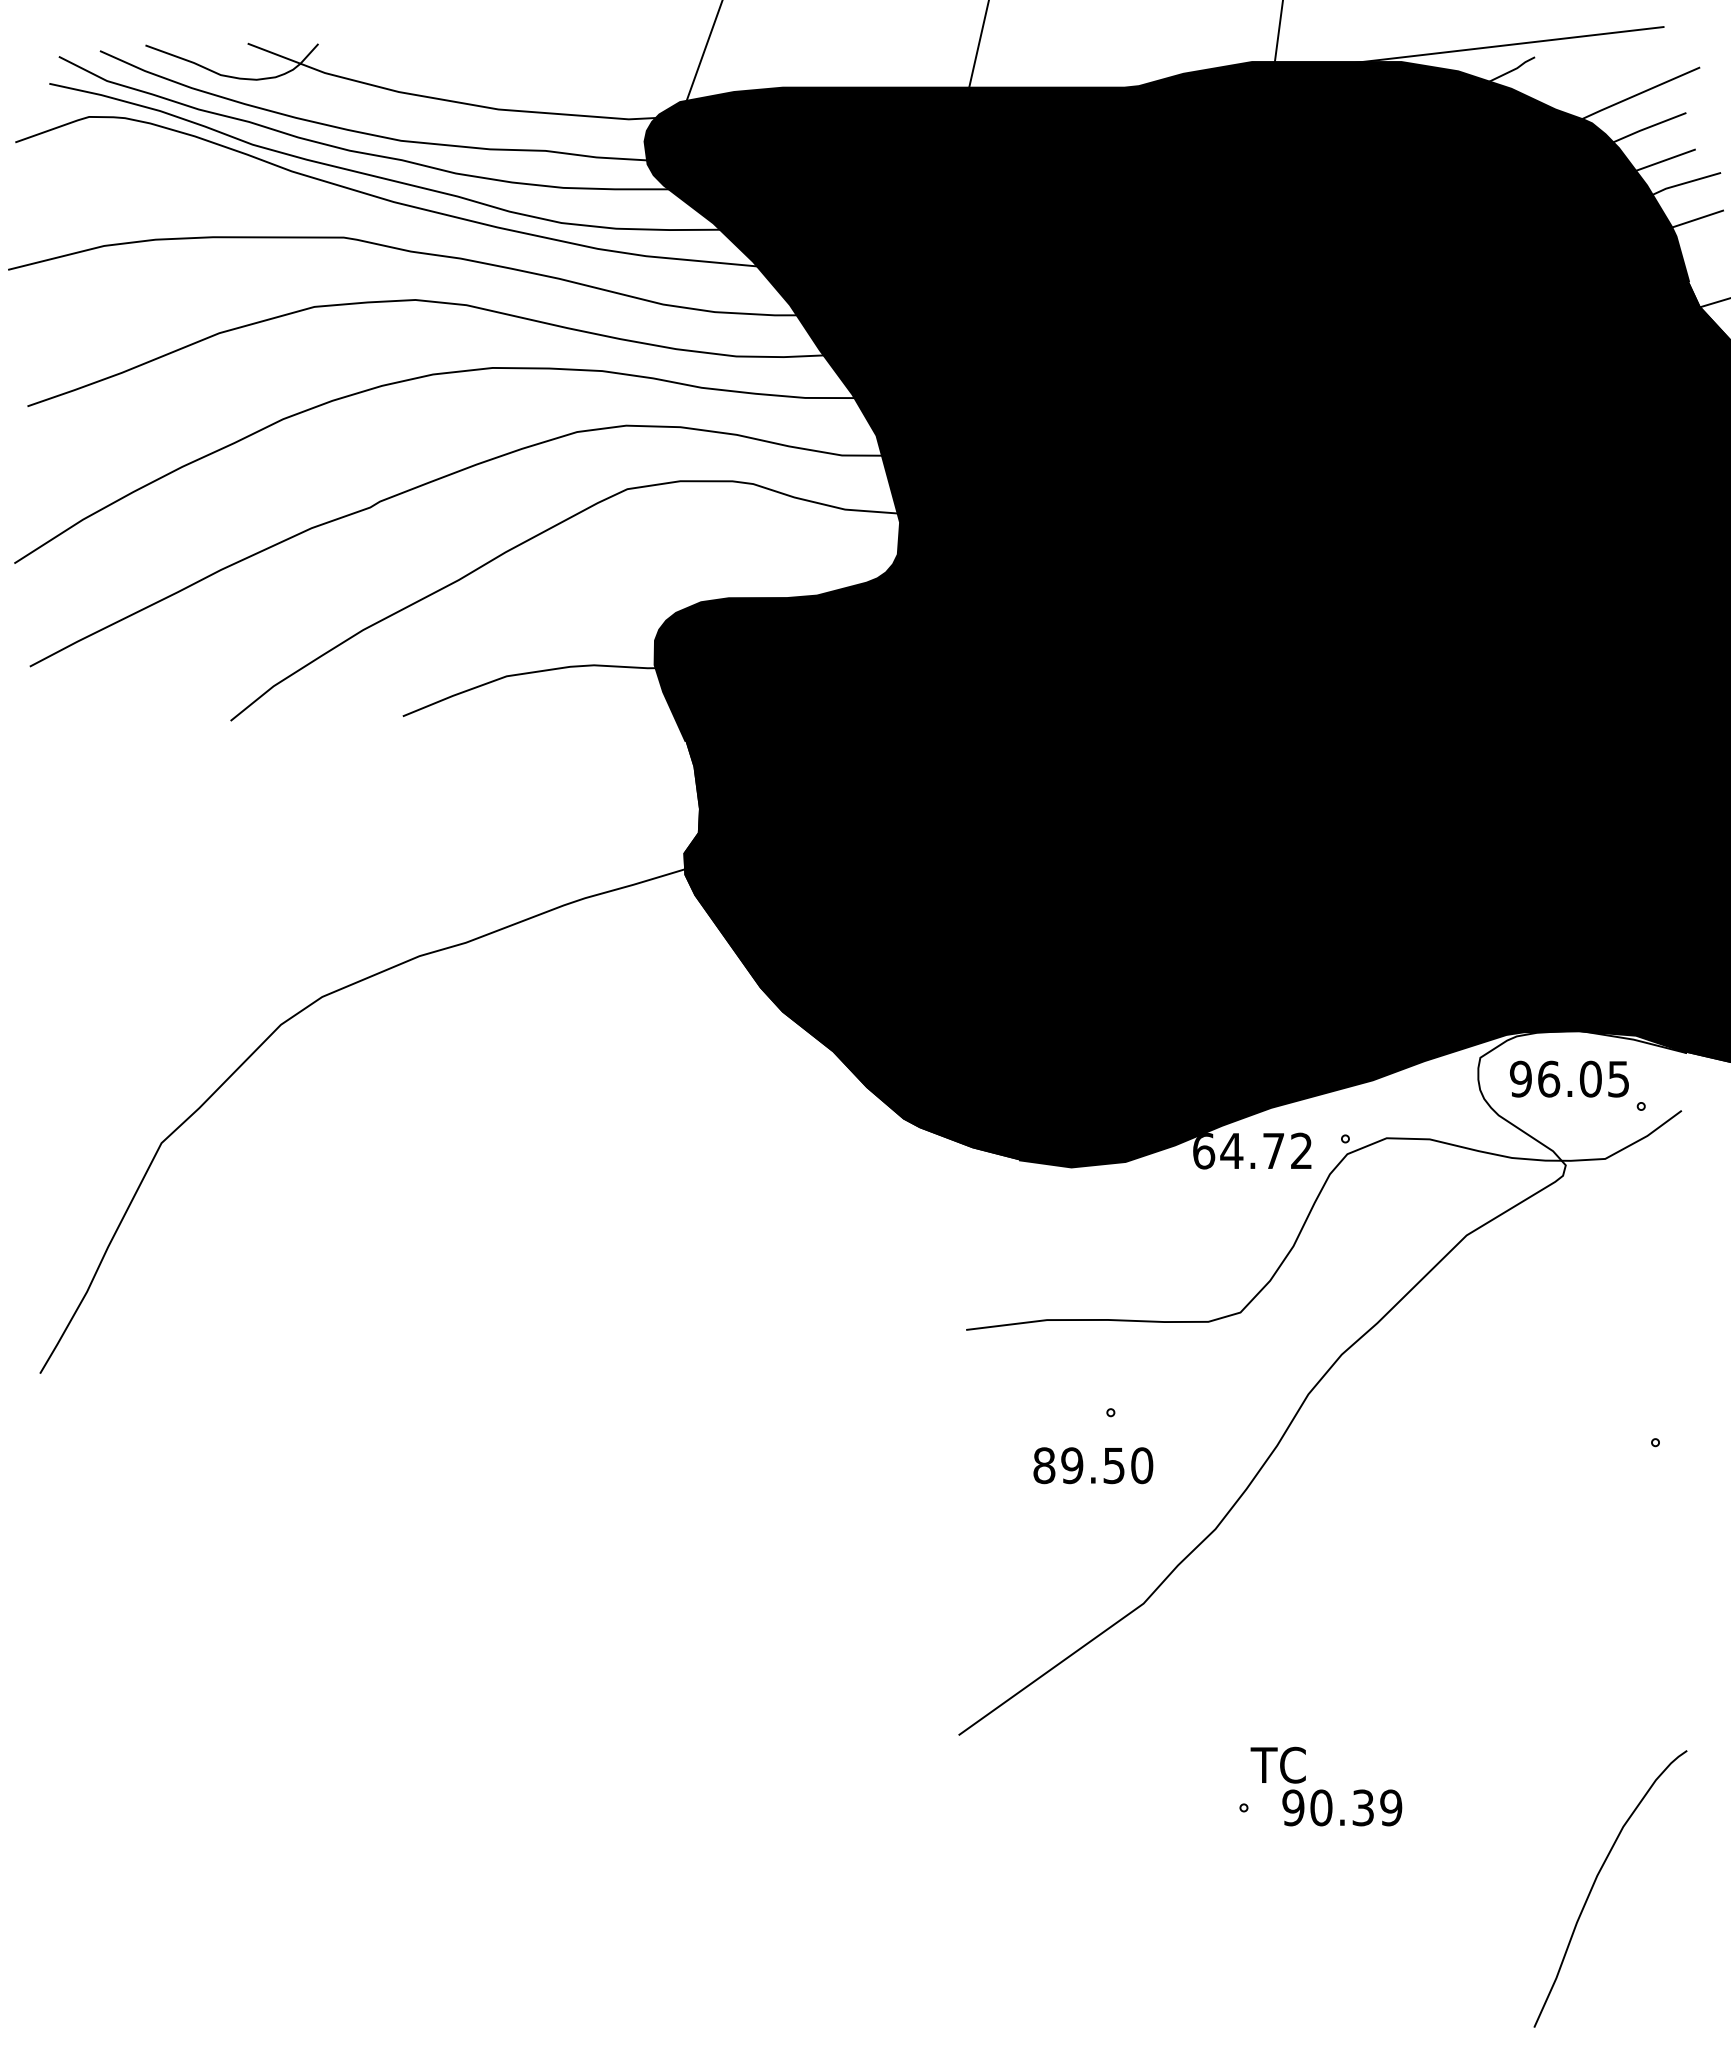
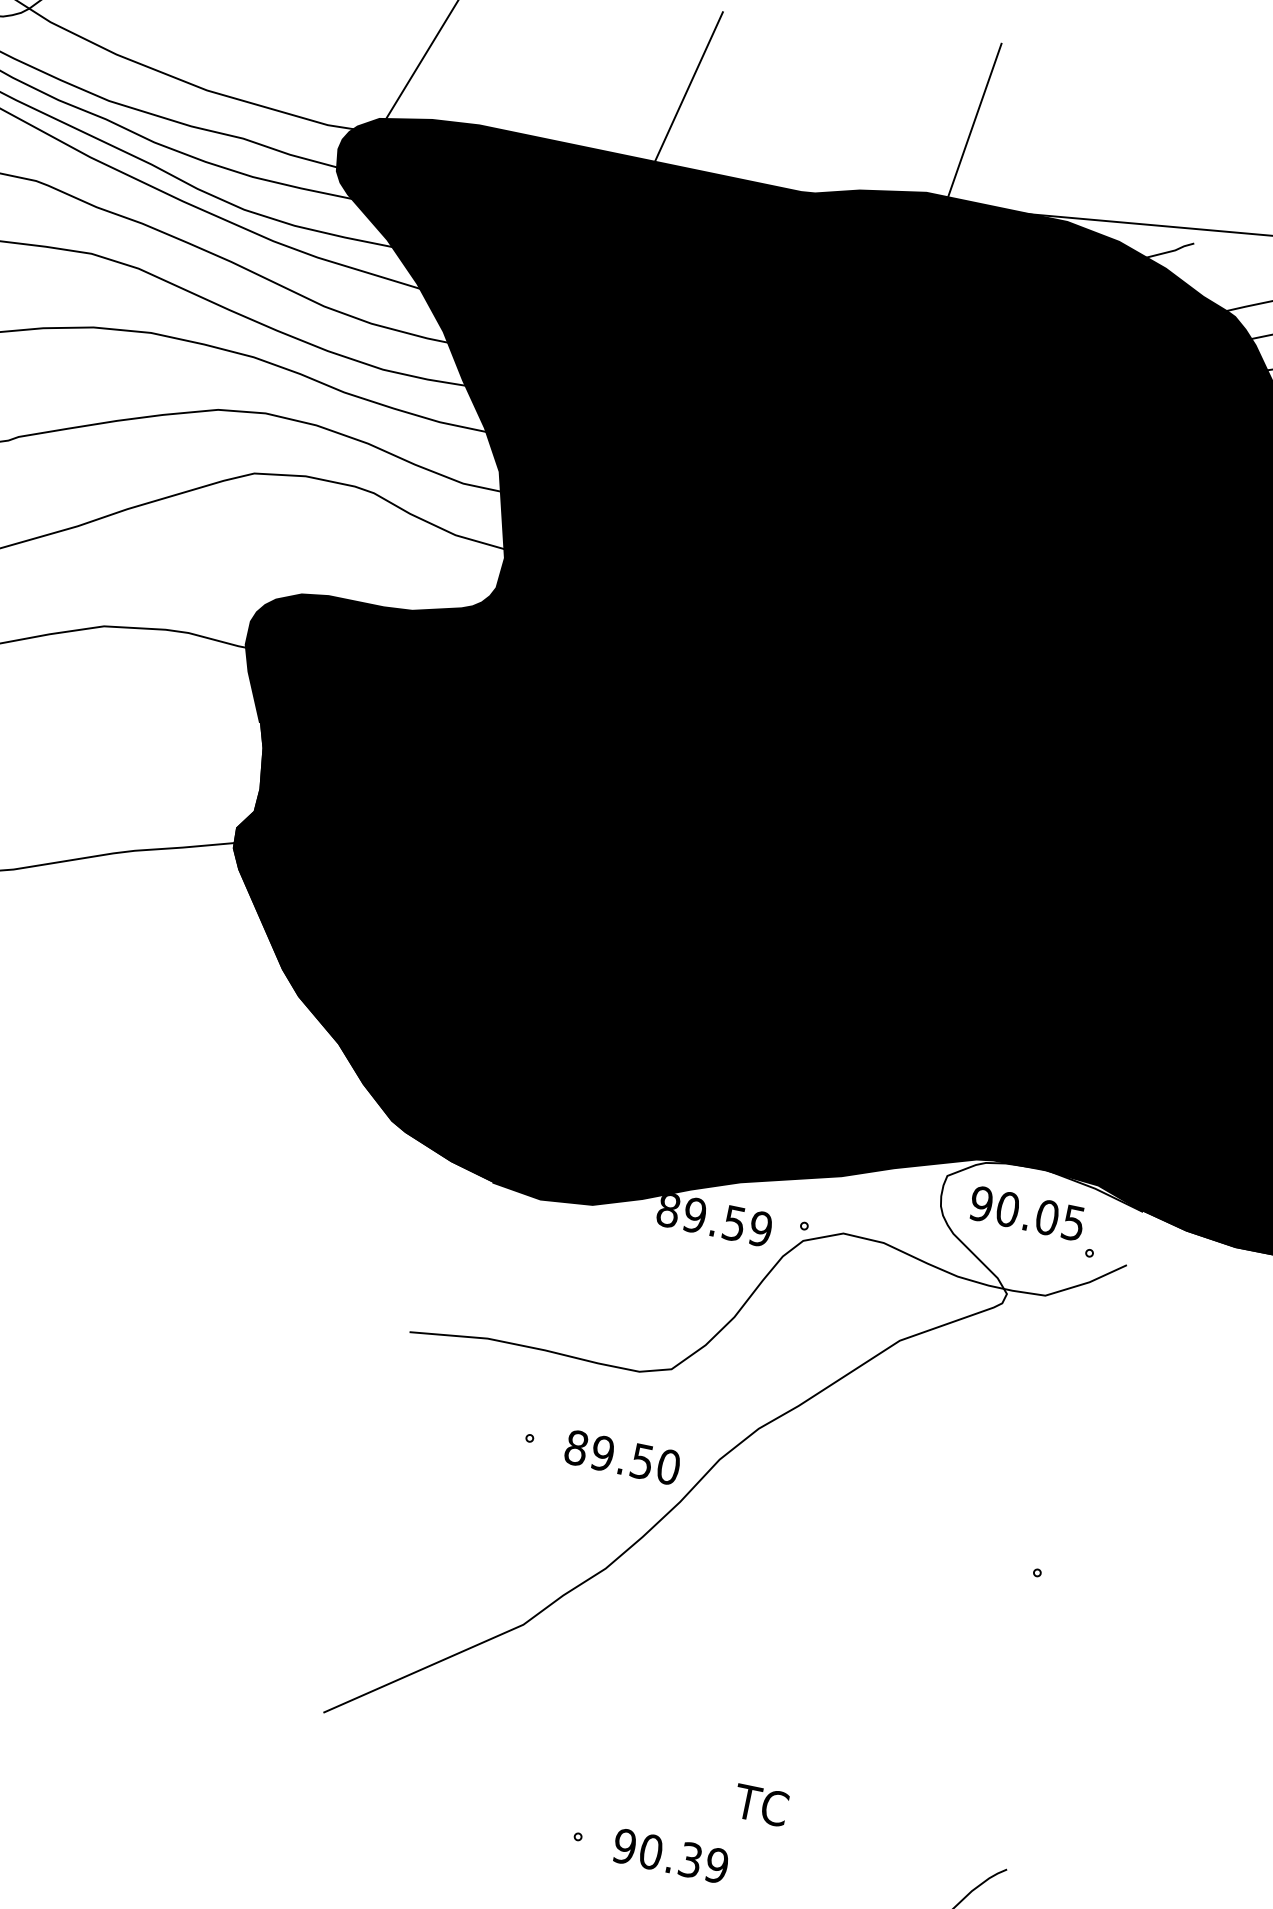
text: (1549, 1078) -> (1008, 1208), 96.05 -> 90.05
text: (1252, 1150) -> (714, 1218), 64.72 -> 89.59
text: (1093, 1465) -> (622, 1457), moved
text: (1277, 1764) -> (760, 1804), moved

